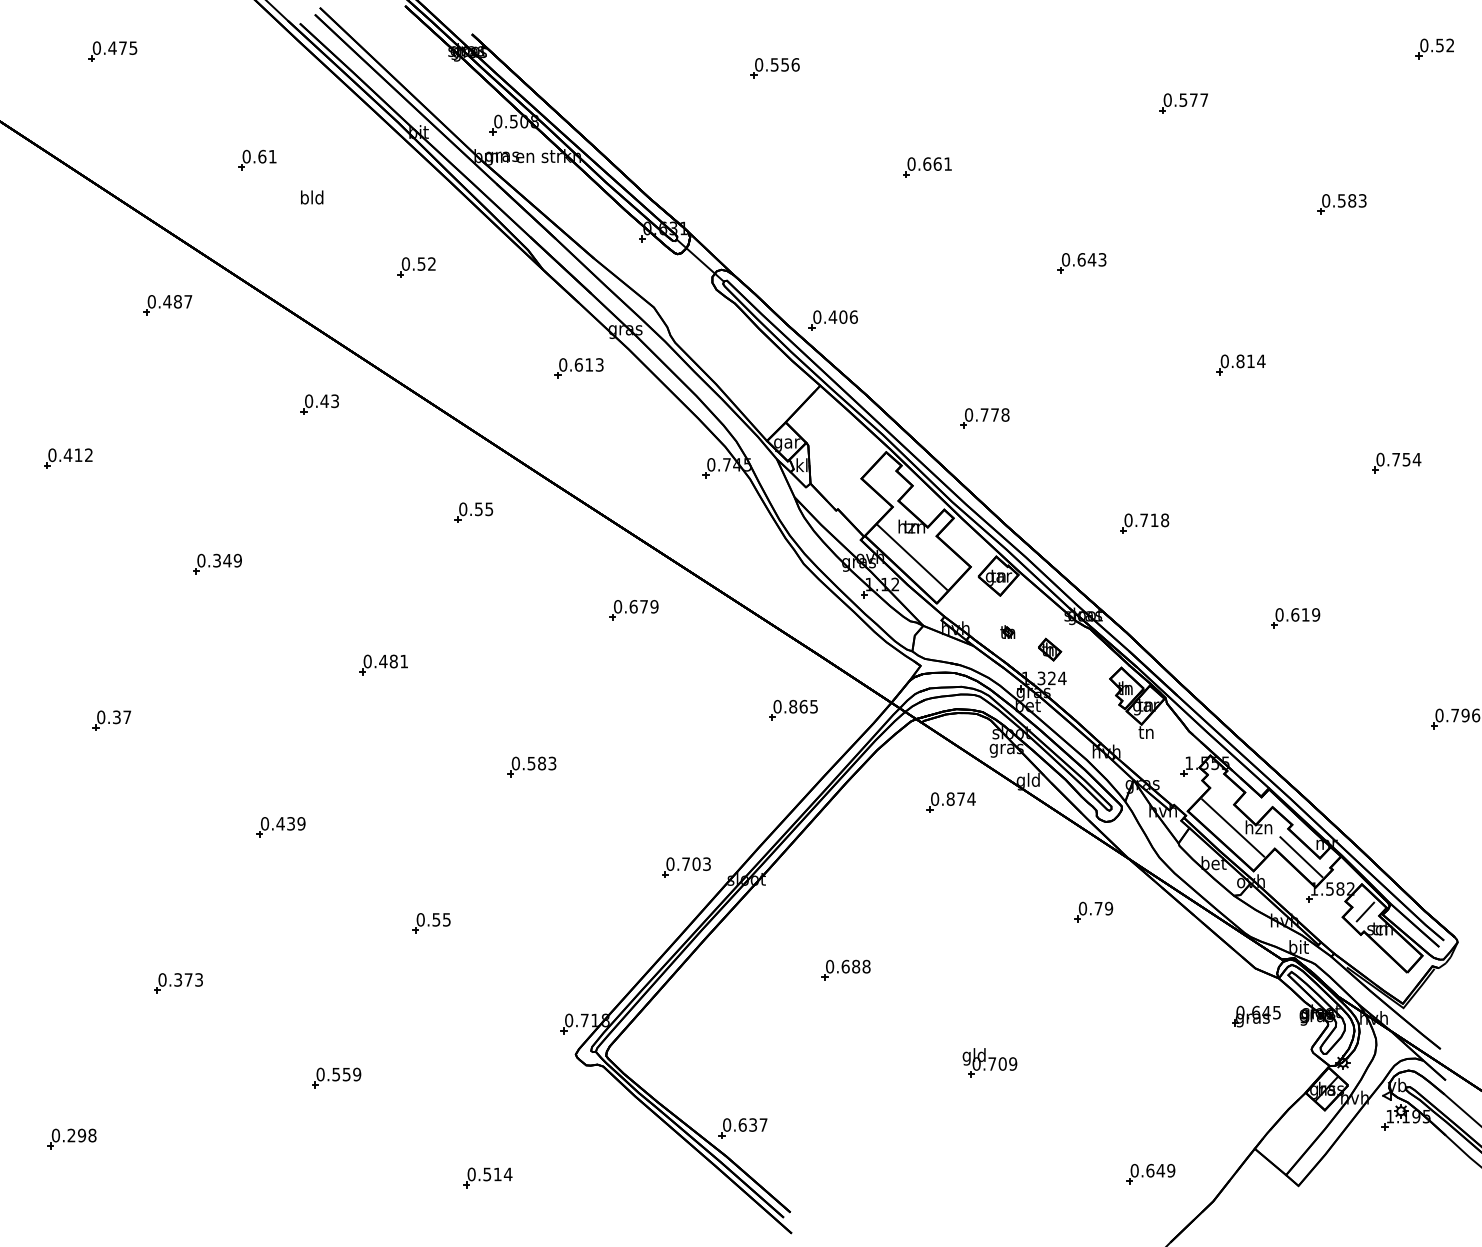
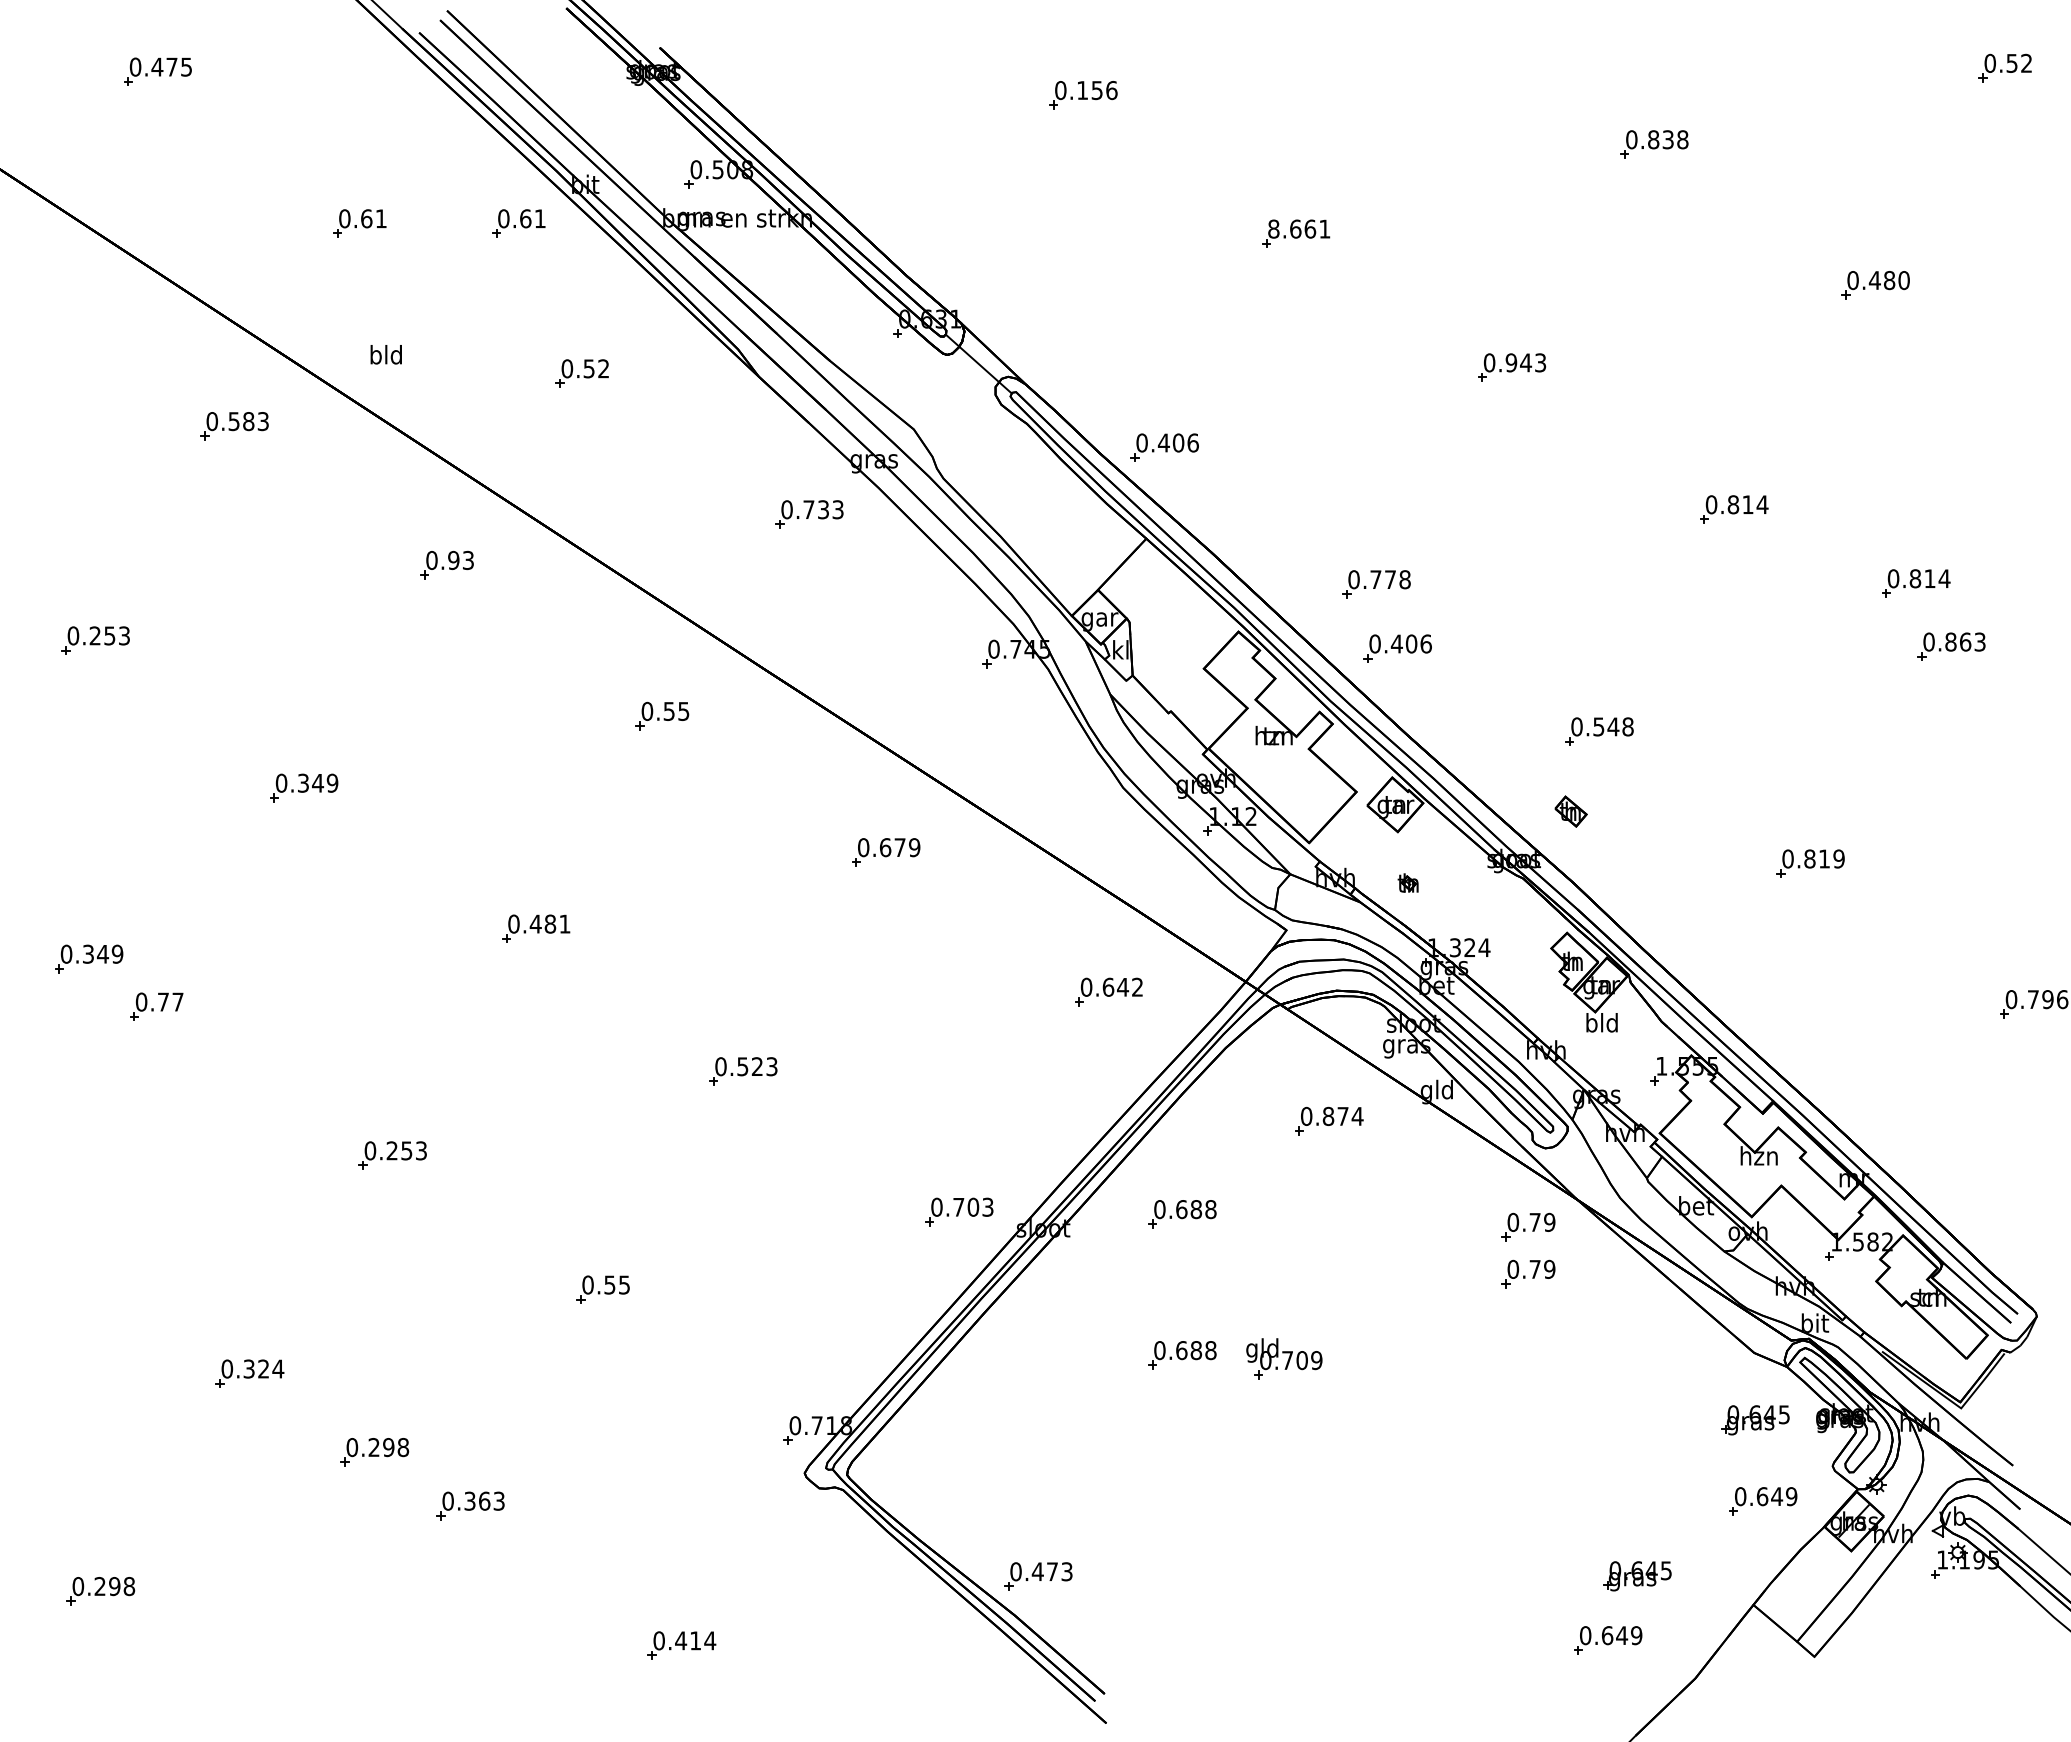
text: (774, 64) -> (1082, 90), 0.556 -> 0.156
text: (1194, 99) -> (1668, 139), 0.577 -> 0.838
part: (370, 160) -> (518, 223), added
text: (911, 164) -> (1273, 229), 0.661 -> 8.661
text: (311, 197) -> (385, 354), moved
text: (1351, 200) -> (1888, 280), 0.583 -> 0.480
text: (1081, 259) -> (1511, 362), 0.643 -> 0.943
text: (177, 301) -> (248, 421), 0.487 -> 0.583
text: (583, 364) -> (815, 509), 0.613 -> 0.733
text: (324, 401) -> (453, 560), 0.43 -> 0.93
part: (1371, 417) -> (1916, 583), added
text: (78, 454) -> (109, 635), 0.412 -> 0.253
text: (1406, 459) -> (1965, 641), 0.754 -> 0.863
part: (1000, 464) -> (1397, 648), added
text: (1149, 520) -> (1606, 726), 0.718 -> 0.548
line: (912, 557) -> (1274, 778), removed
text: (1294, 614) -> (1809, 858), 0.619 -> 0.819
part: (1049, 649) -> (1570, 811), moved
part: (63, 686) -> (89, 958), added
text: (803, 706) -> (1122, 986), 0.865 -> 0.642
text: (116, 716) -> (163, 1001), 0.37 -> 0.77
text: (1146, 731) -> (1601, 1022), tn -> bld
text: (542, 763) -> (757, 1066), 0.583 -> 0.523
text: (290, 823) -> (406, 1150), 0.439 -> 0.253
line: (1233, 827) -> (1723, 1156), removed
line: (1301, 857) -> (1818, 1197), removed
part: (846, 869) -> (1182, 1214), added
part: (1093, 877) -> (1528, 1226), added
line: (1365, 912) -> (1908, 1274), removed
text: (194, 979) -> (271, 1368), 0.373 -> 0.324
part: (267, 1039) -> (374, 1452), added
part: (990, 1062) -> (1284, 1358), moved
text: (346, 1074) -> (484, 1500), 0.559 -> 0.363
part: (1262, 1074) -> (1763, 1501), added
text: (752, 1124) -> (1051, 1571), 0.637 -> 0.473
part: (1171, 1128) -> (1637, 1576), added
text: (487, 1174) -> (681, 1640), 0.514 -> 0.414

